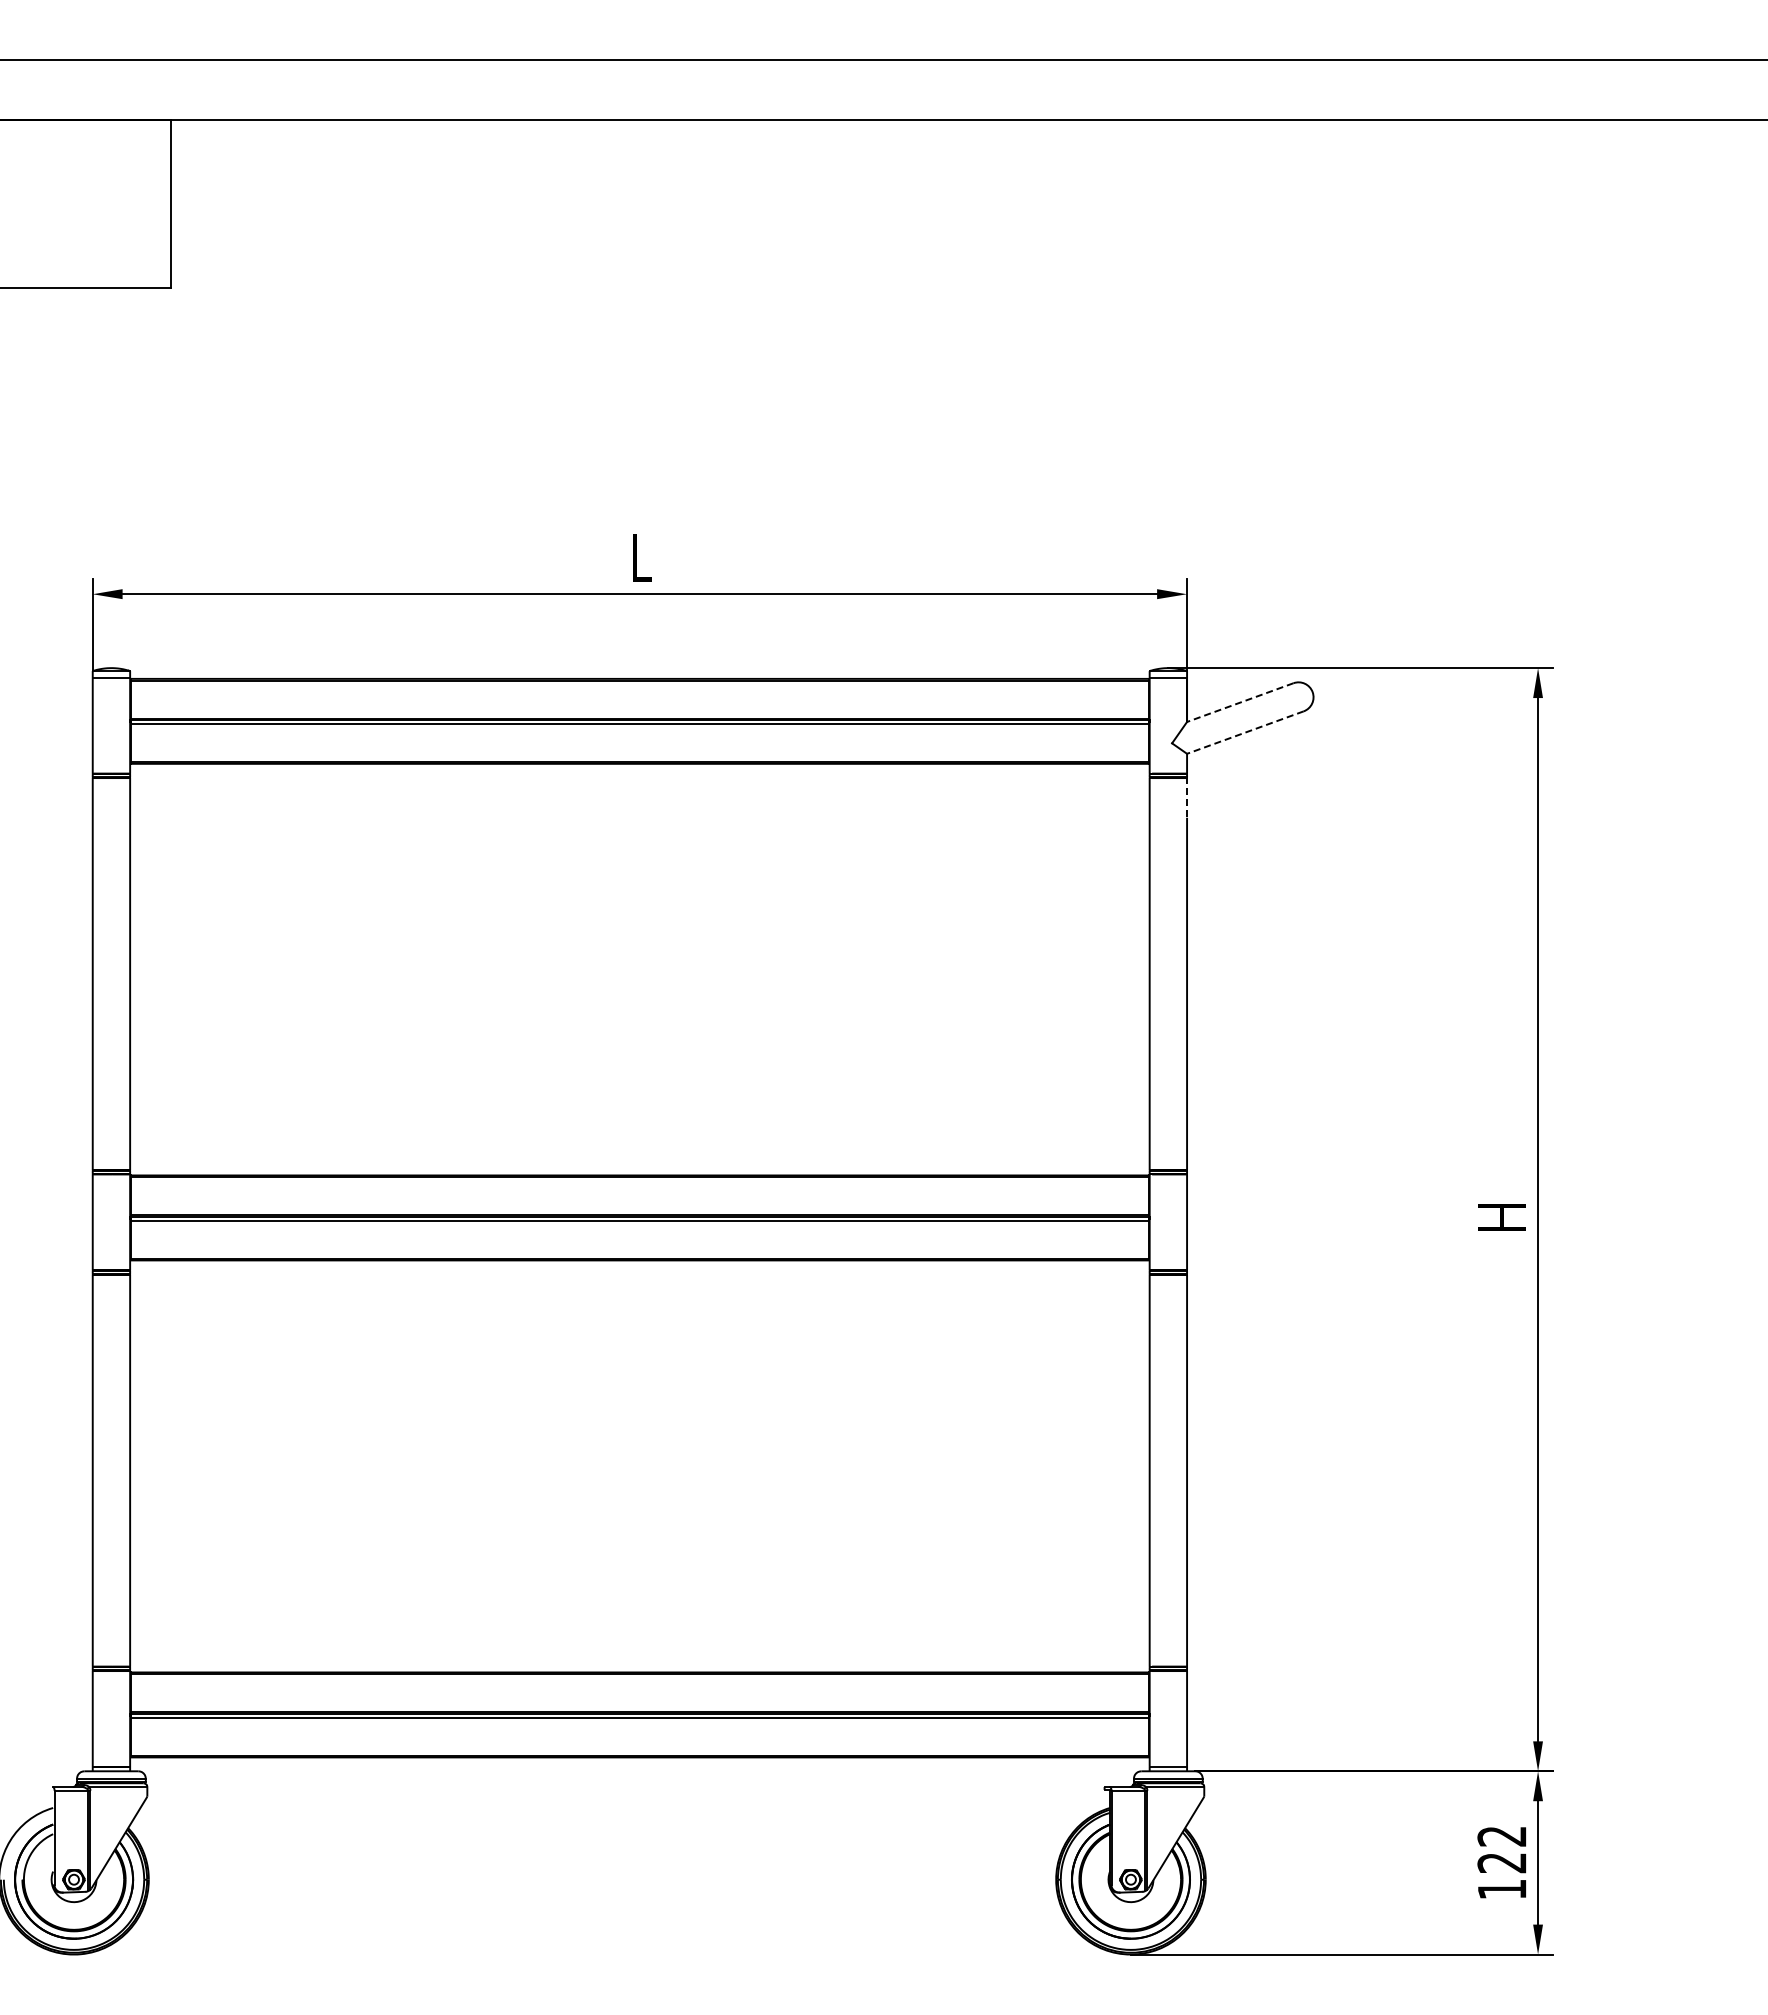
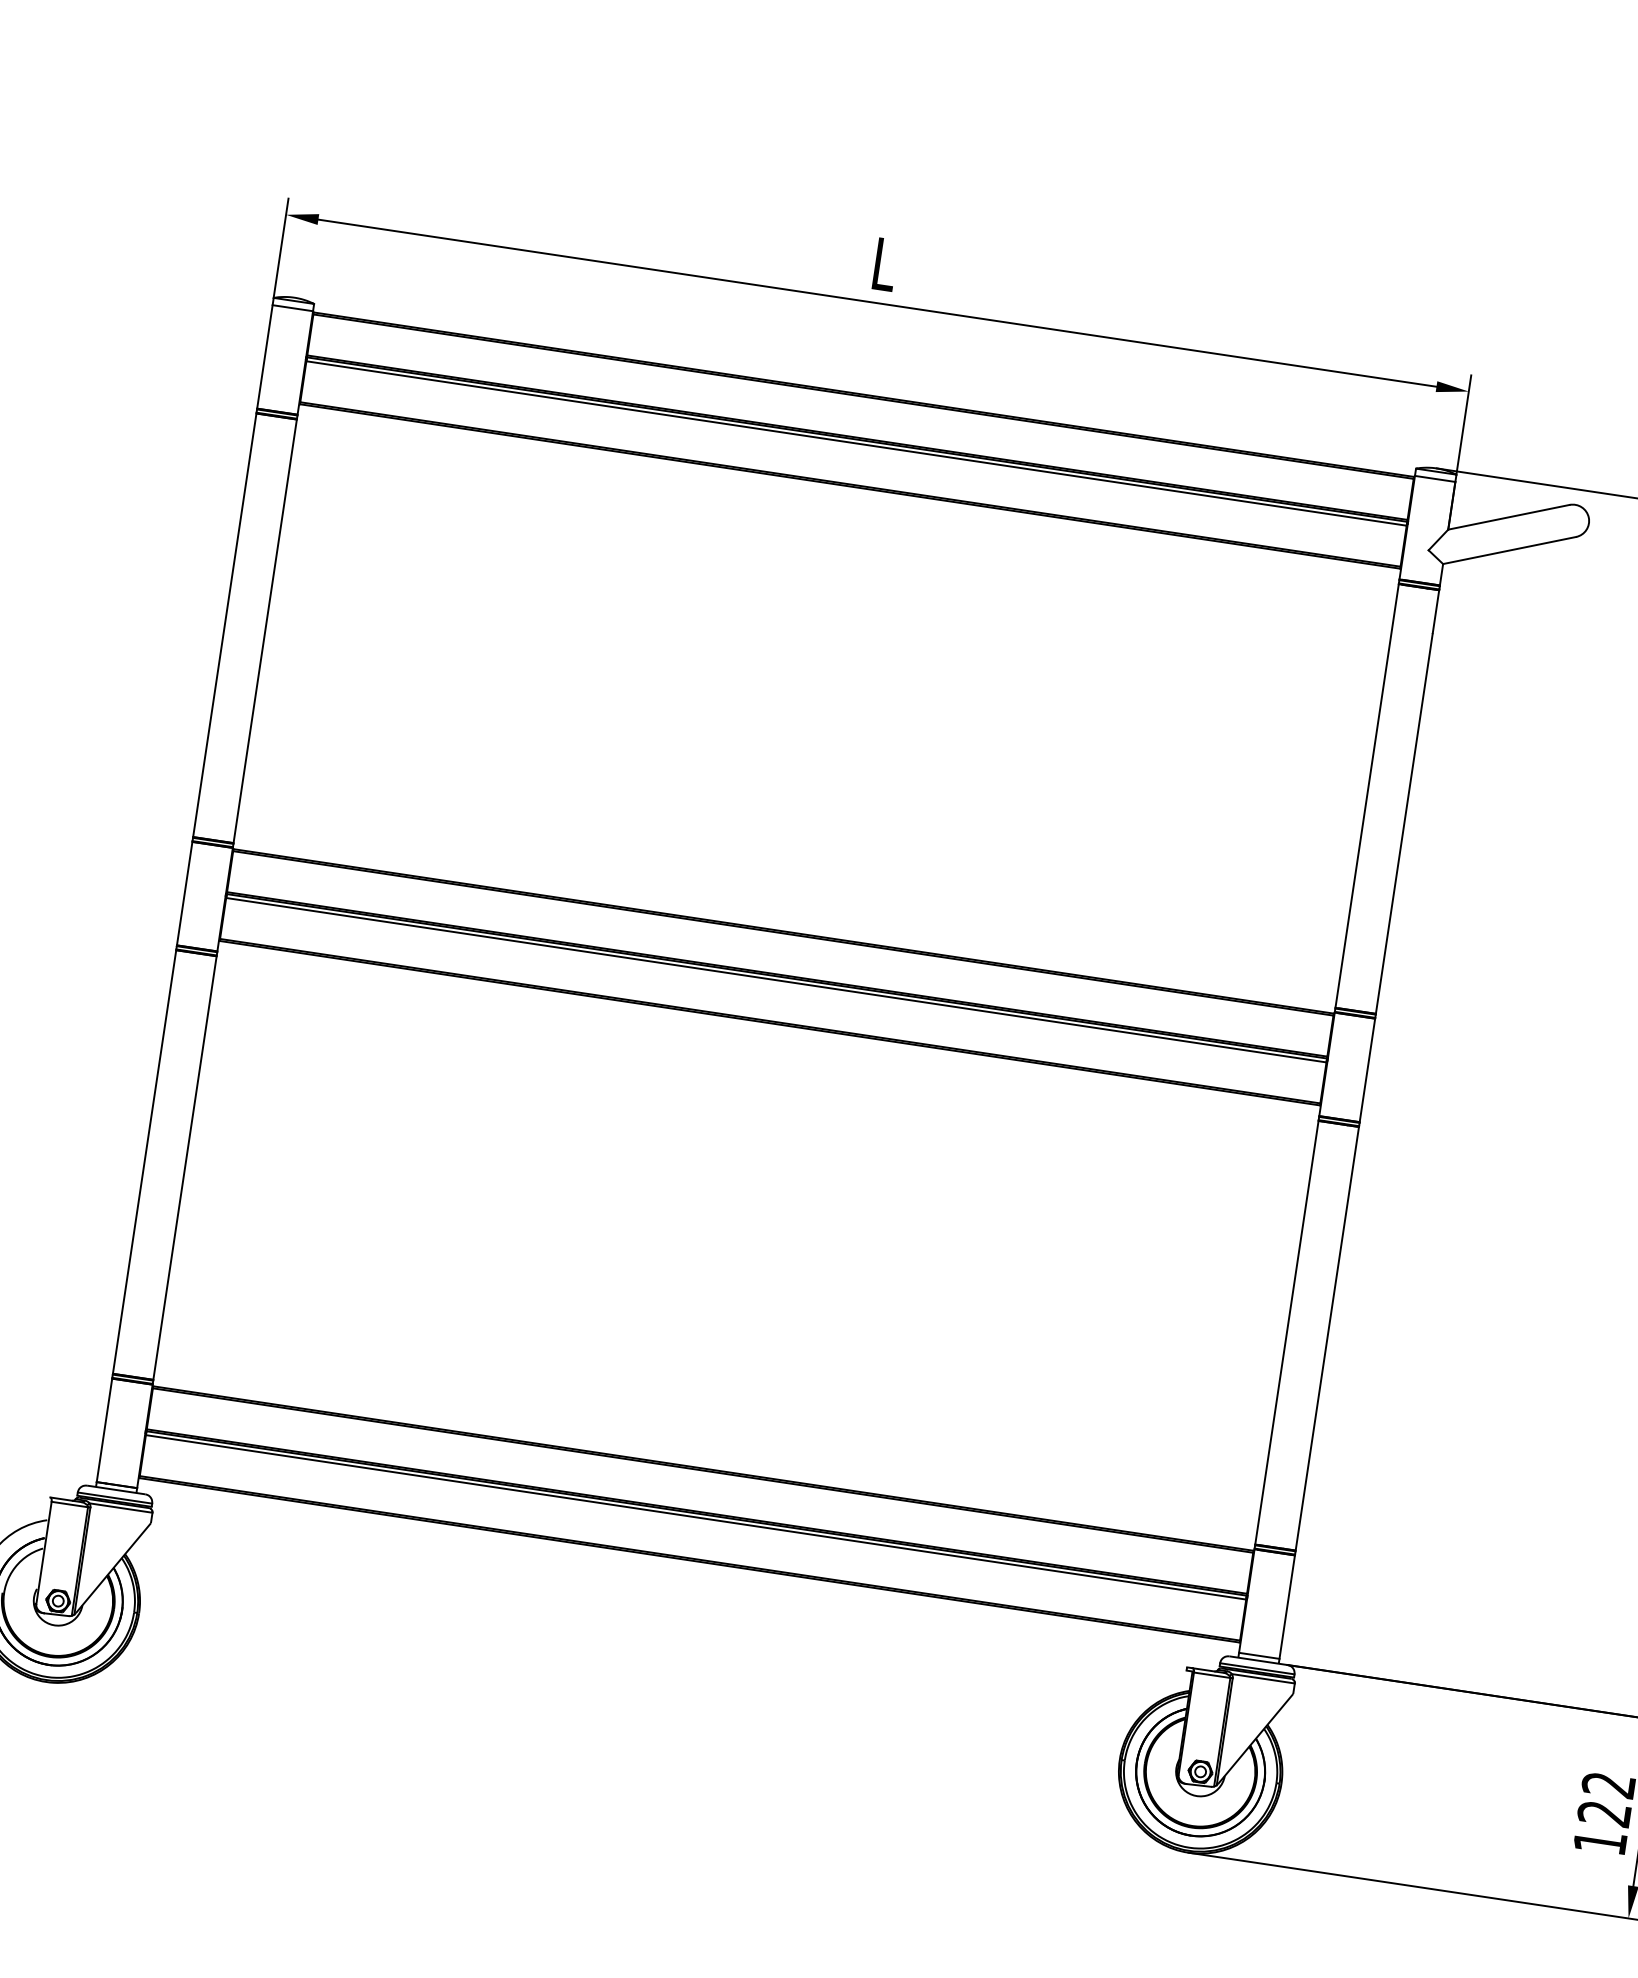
line: (1240, 702) -> (1509, 517), dashed -> solid
line: (1244, 732) -> (1508, 550), dashed -> solid
line: (1187, 798) -> (1436, 612), dashed -> solid

